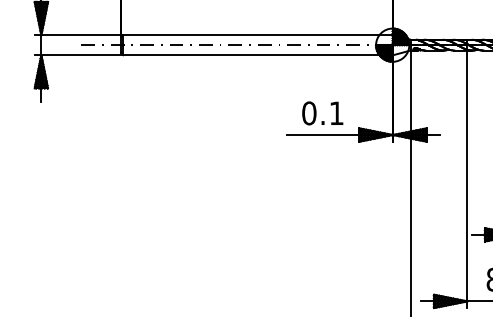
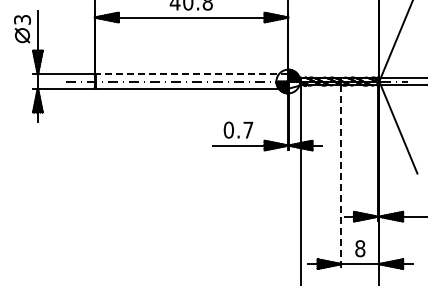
line: (256, 35) -> (191, 74), solid -> dashed
text: (336, 112) -> (248, 129), 0.1 -> 0.7
line: (467, 179) -> (341, 177), solid -> dashed

